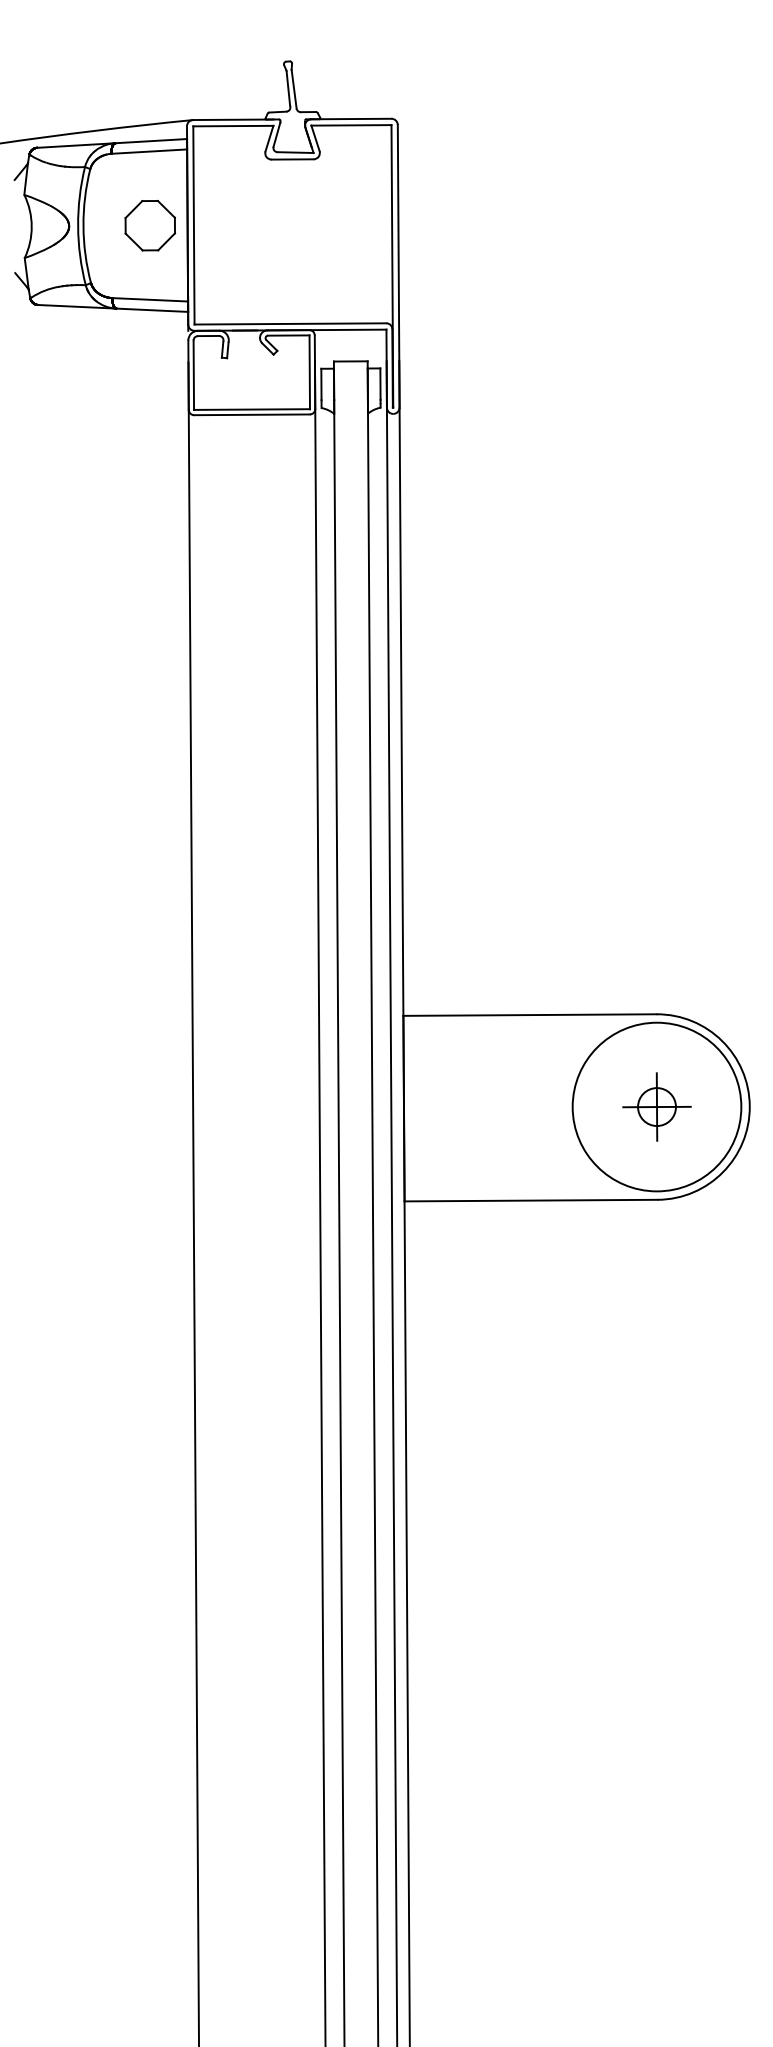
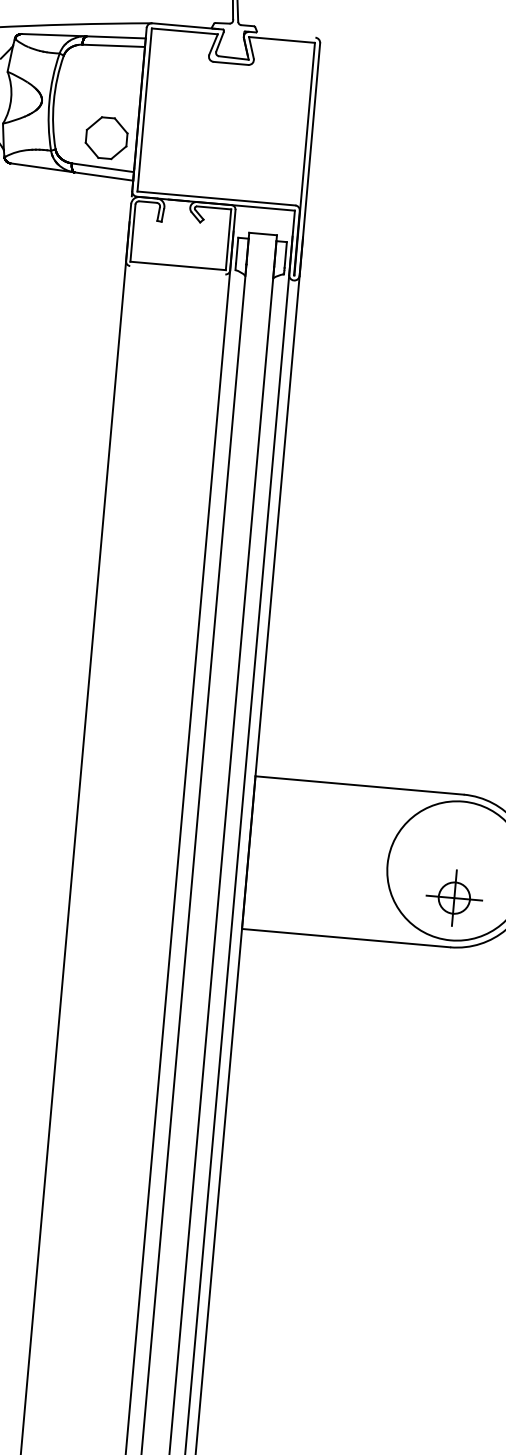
line: (351, 118) -> (282, 34), removed
part: (150, 225) -> (106, 138), moved
line: (251, 414) -> (177, 269), removed
part: (656, 1106) -> (454, 897), moved

